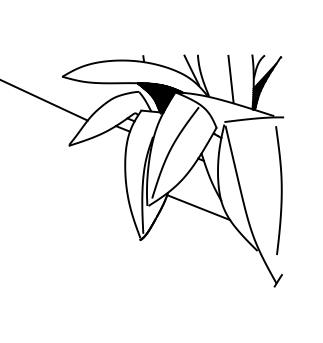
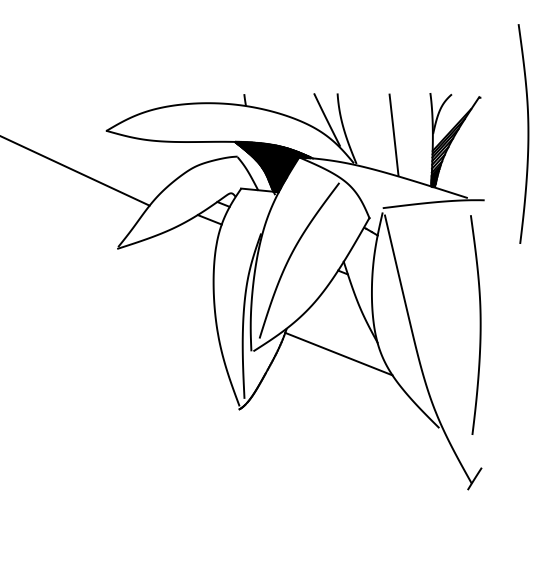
curve: (308, 78) -> (526, 133), added

